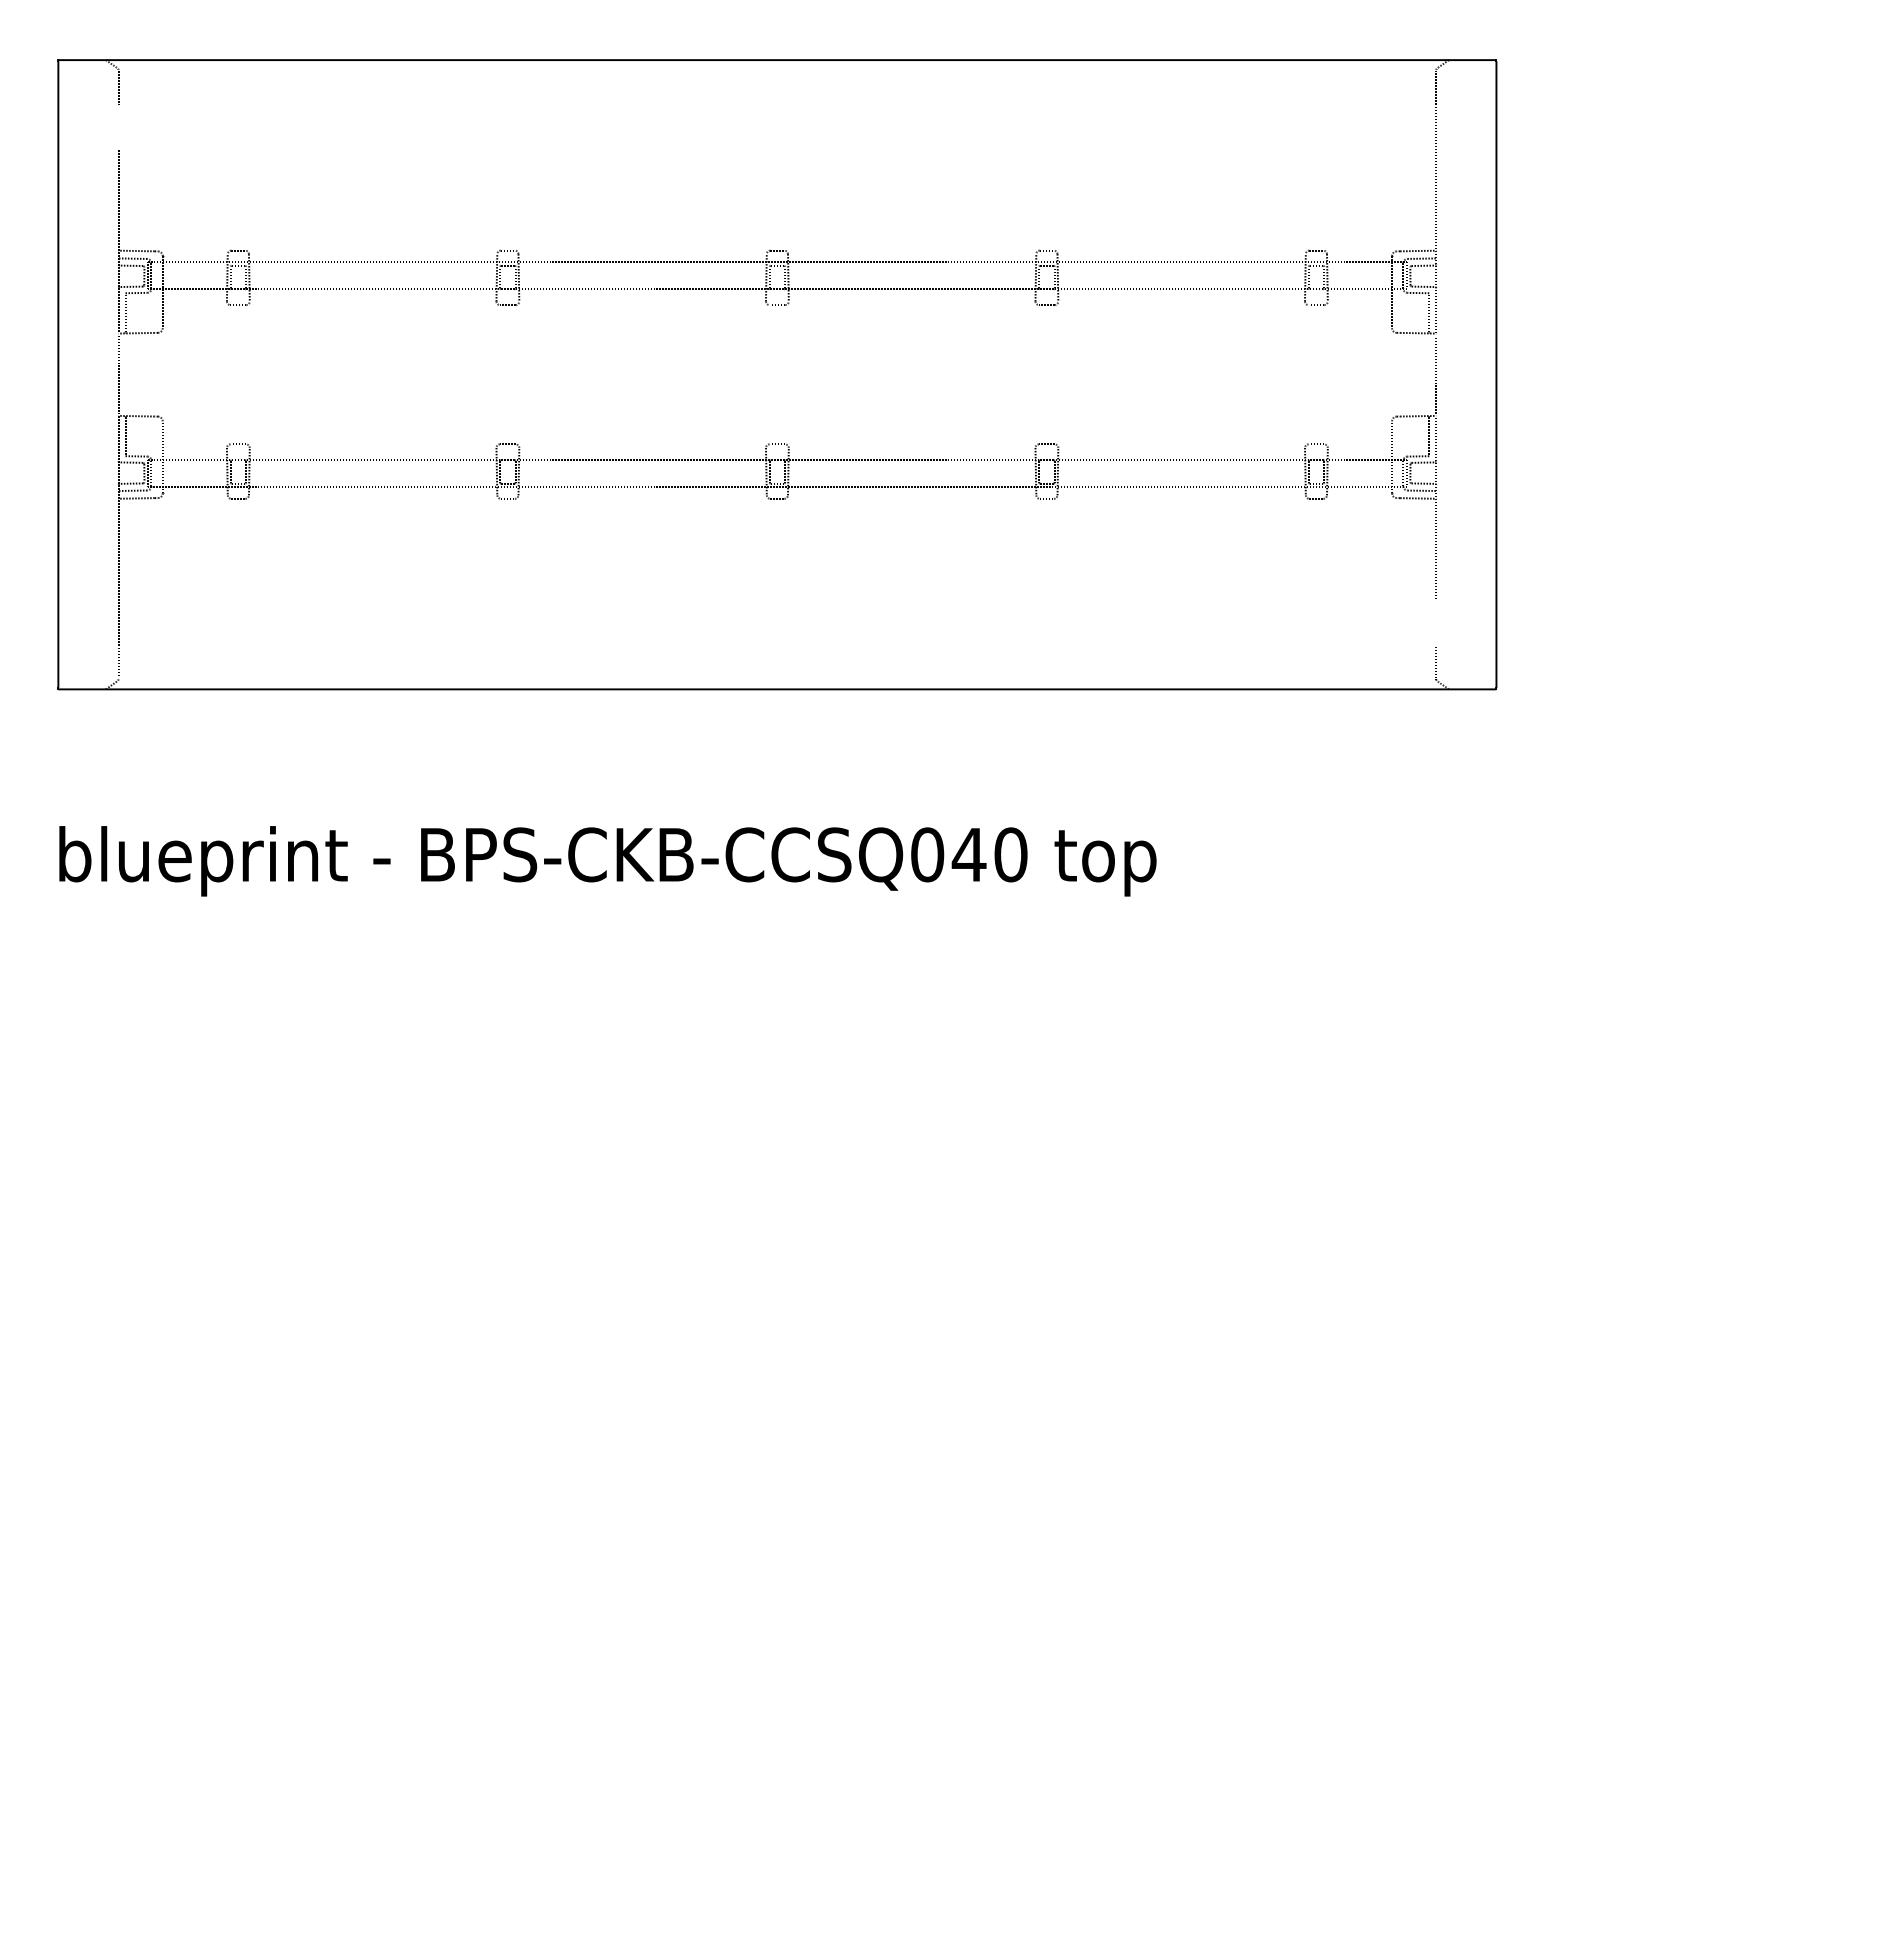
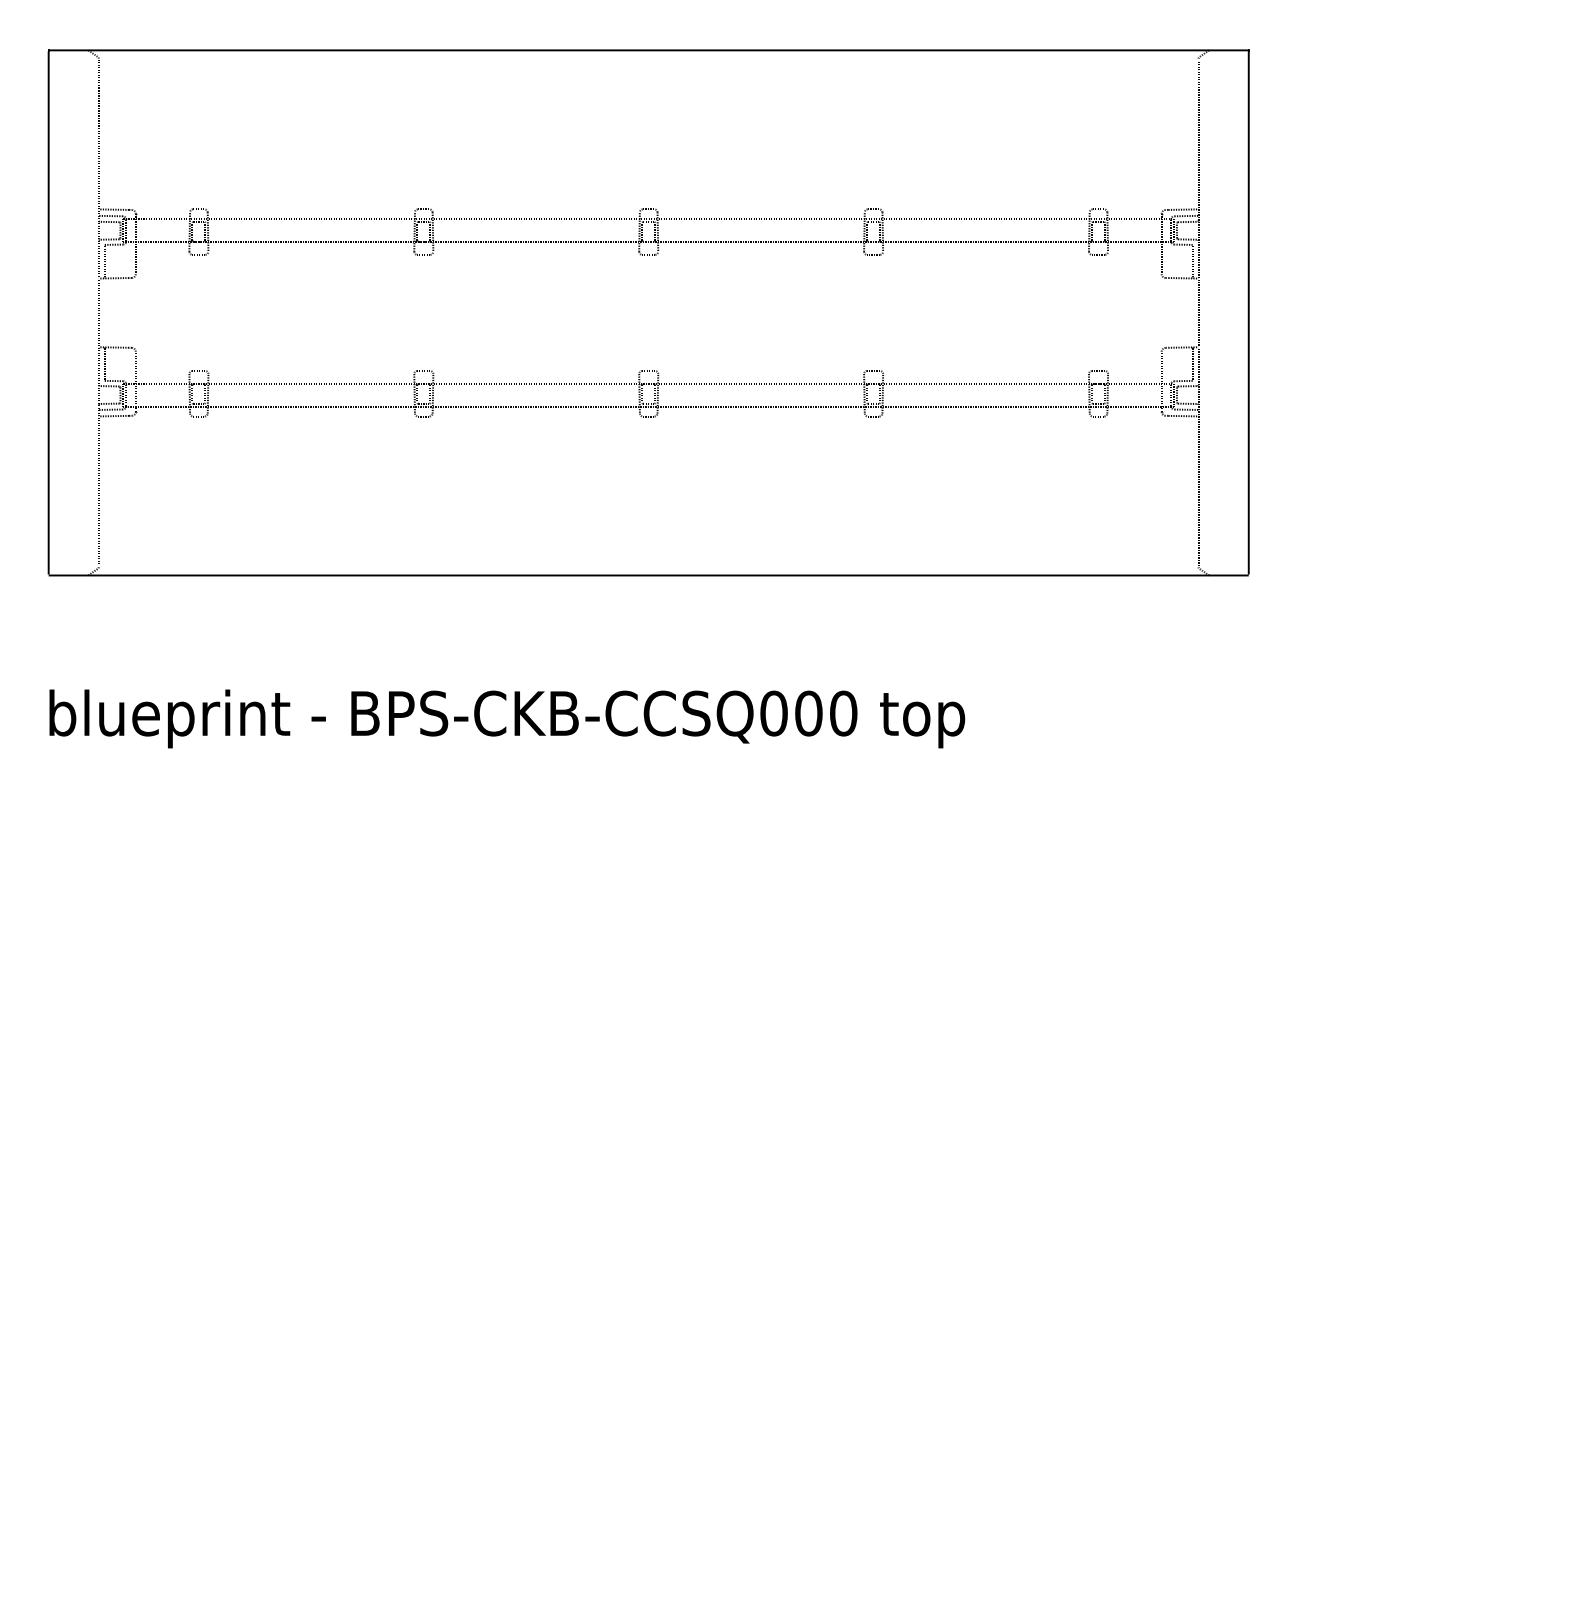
line: (118, 127) -> (98, 106), added
line: (1436, 621) -> (1198, 518), added
text: (968, 854) -> (808, 713), BPS-CKB-CCSQ040 -> BPS-CKB-CCSQ000

